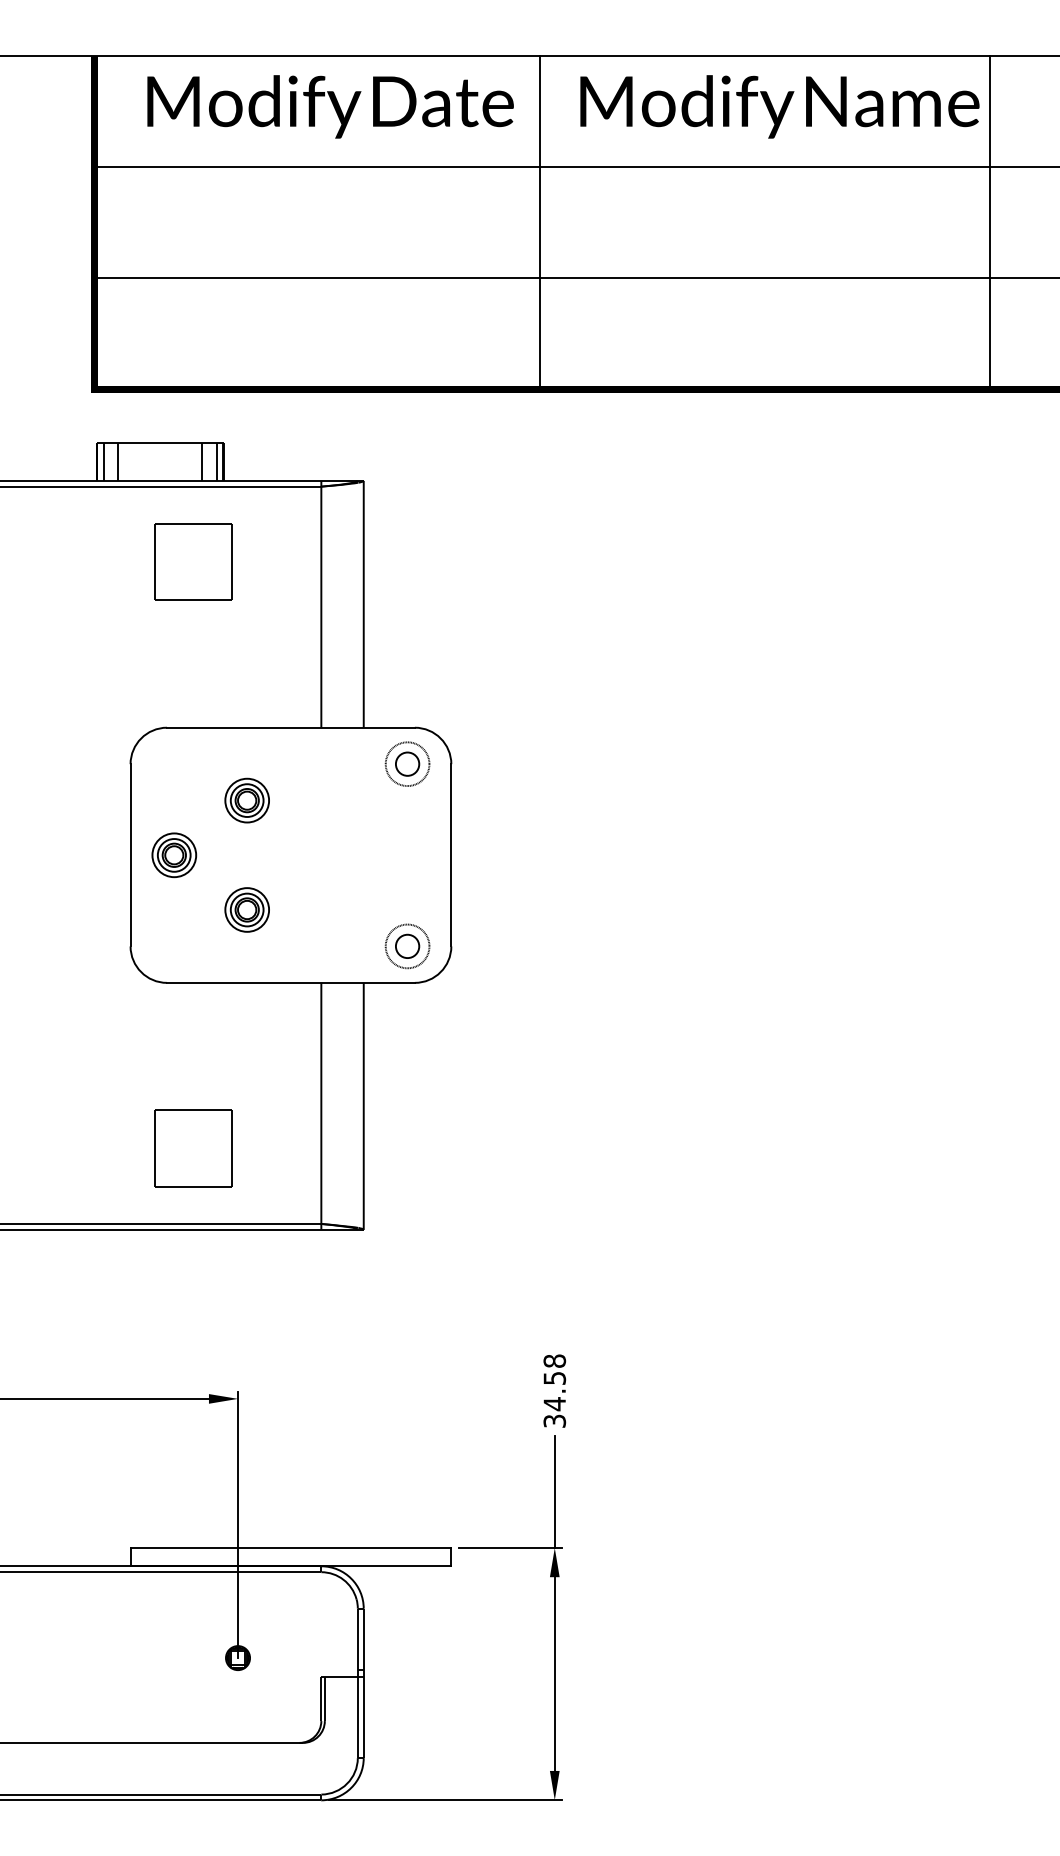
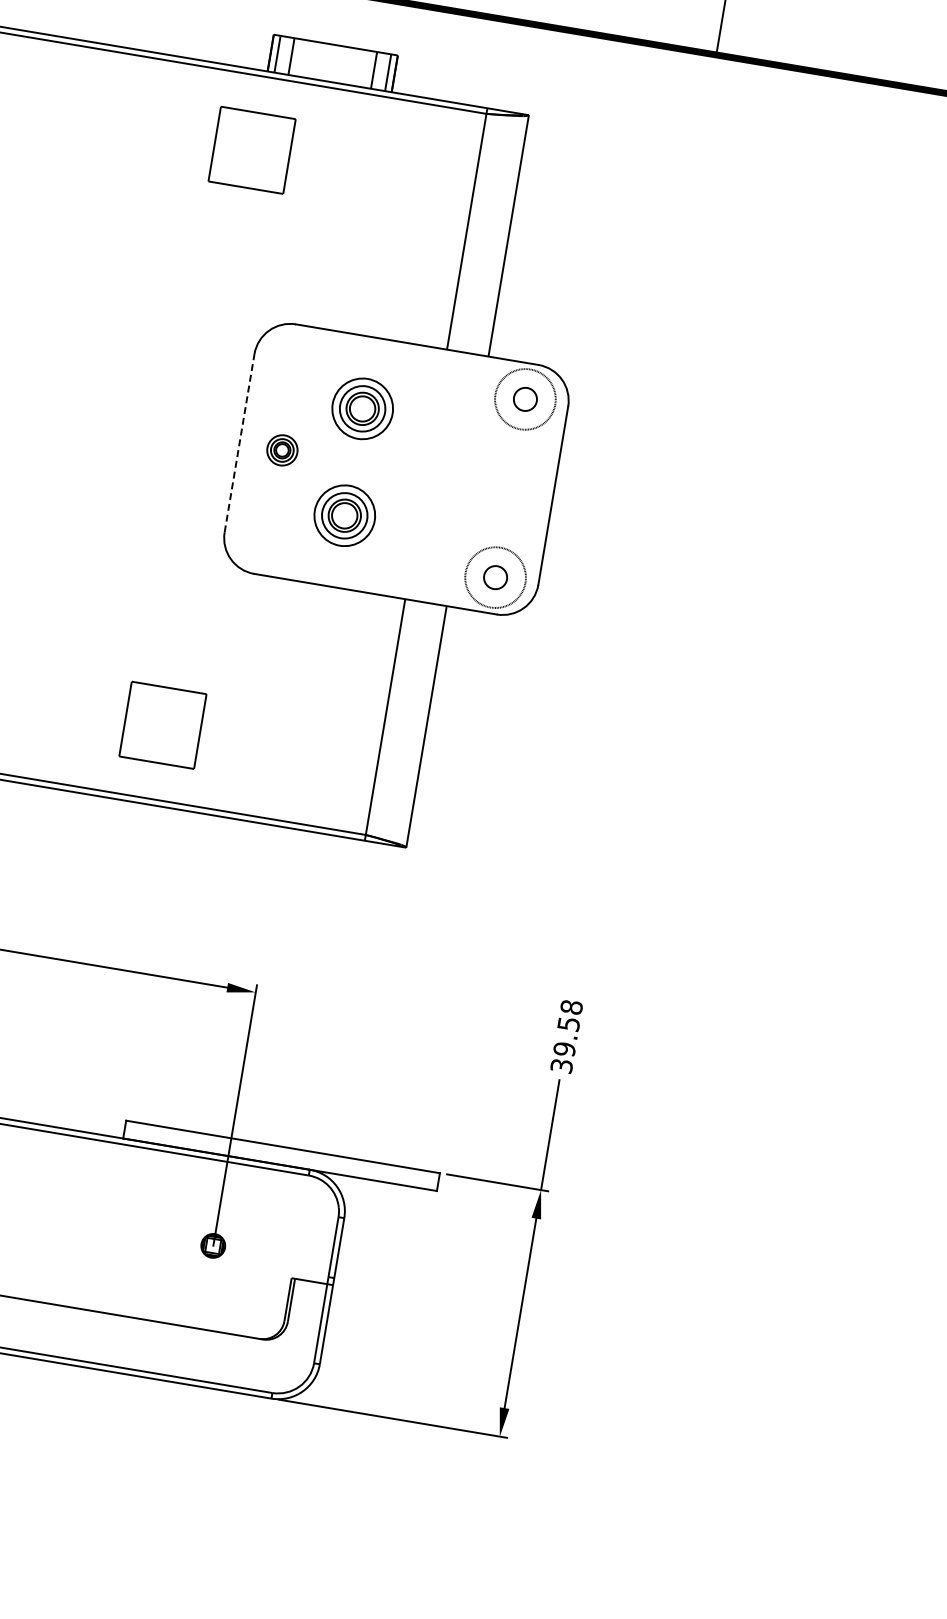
part: (193, 561) -> (252, 149), moved
circle: (407, 764) -> (525, 399), size x1.4
part: (246, 800) -> (361, 408), size x1.4
line: (130, 854) -> (239, 442), solid -> dashed
part: (174, 855) -> (282, 450), size x0.7
part: (246, 909) -> (344, 515), size x1.4
circle: (407, 946) -> (495, 577), size x1.4
part: (193, 1148) -> (163, 725), moved
text: (554, 1404) -> (564, 1049), 34.58 -> 39.58

